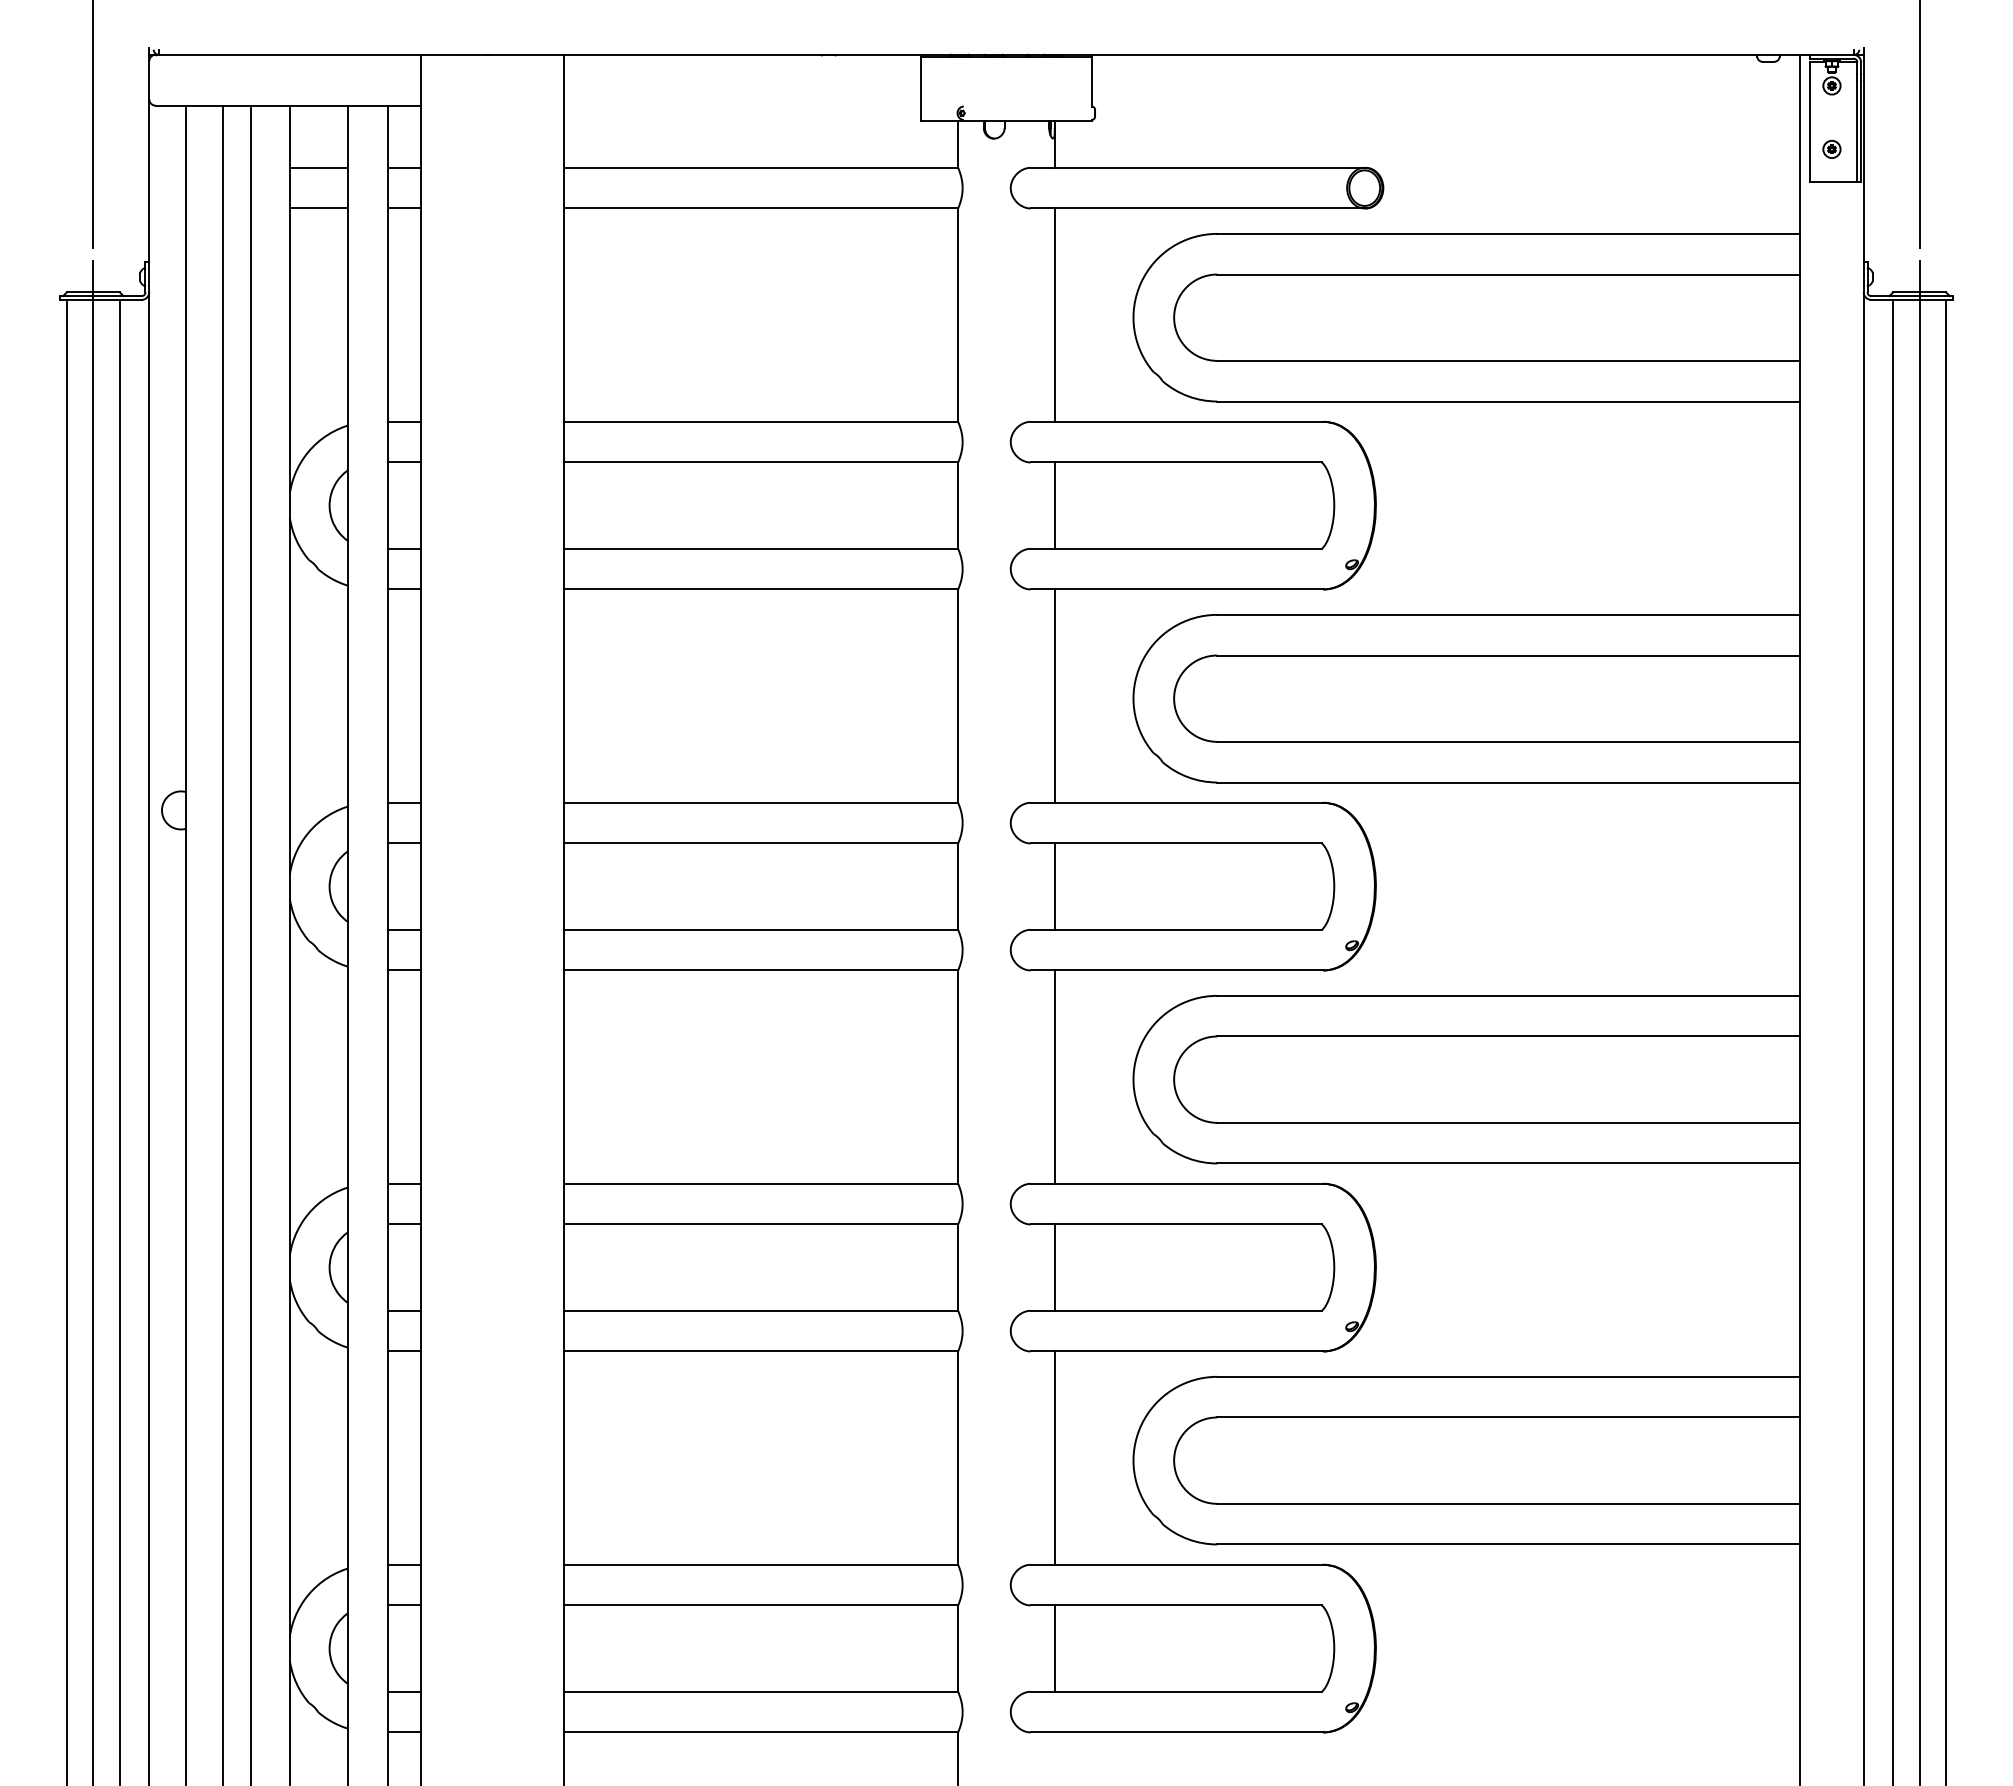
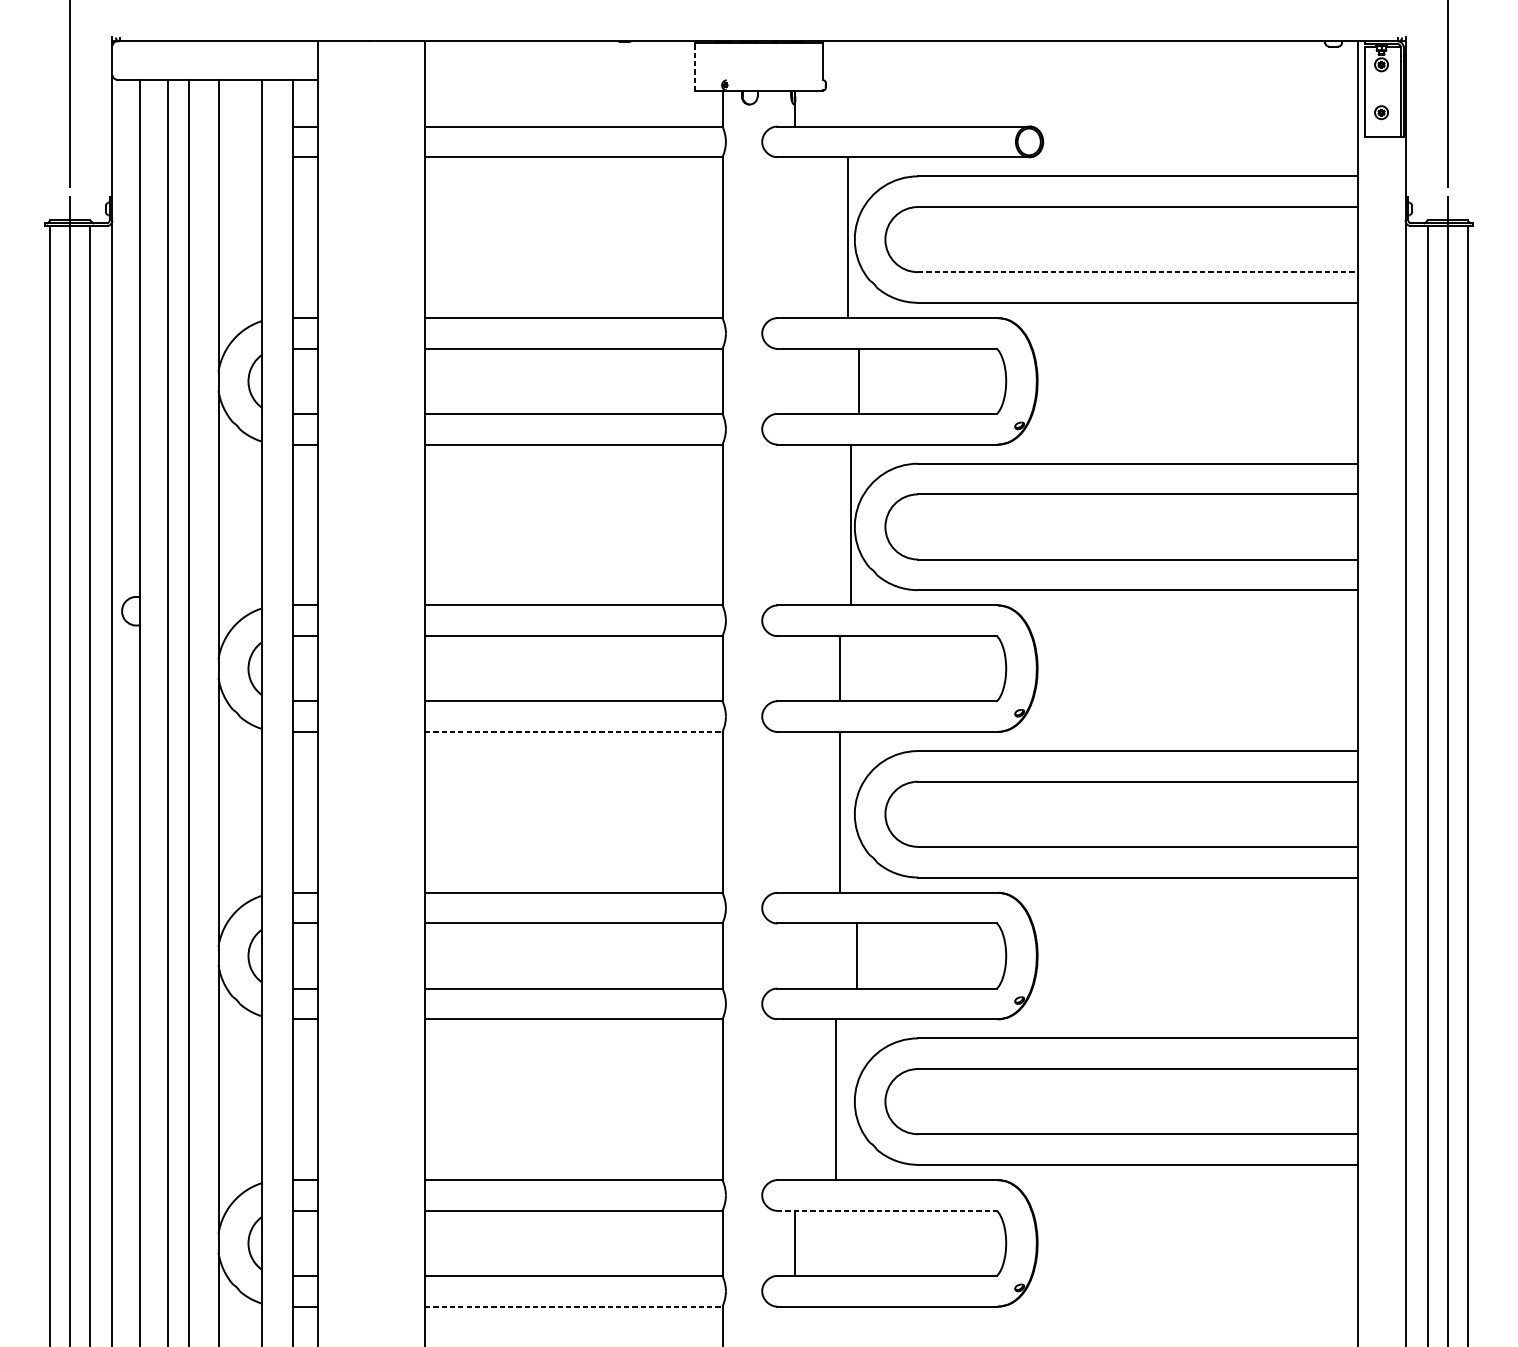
line: (921, 89) -> (694, 67), solid -> dashed
line: (318, 167) -> (240, 126), removed
line: (318, 208) -> (240, 157), removed
line: (1054, 314) -> (847, 237), moved
line: (1509, 360) -> (1138, 271), solid -> dashed
line: (1054, 505) -> (858, 381), moved
line: (1054, 695) -> (851, 524), moved
line: (1054, 886) -> (839, 668), moved
line: (761, 970) -> (574, 731), solid -> dashed
line: (1054, 1076) -> (839, 811), moved
line: (1054, 1267) -> (856, 955), moved
line: (1054, 1457) -> (835, 1099), moved
line: (1176, 1605) -> (887, 1210), solid -> dashed
line: (761, 1732) -> (574, 1306), solid -> dashed

